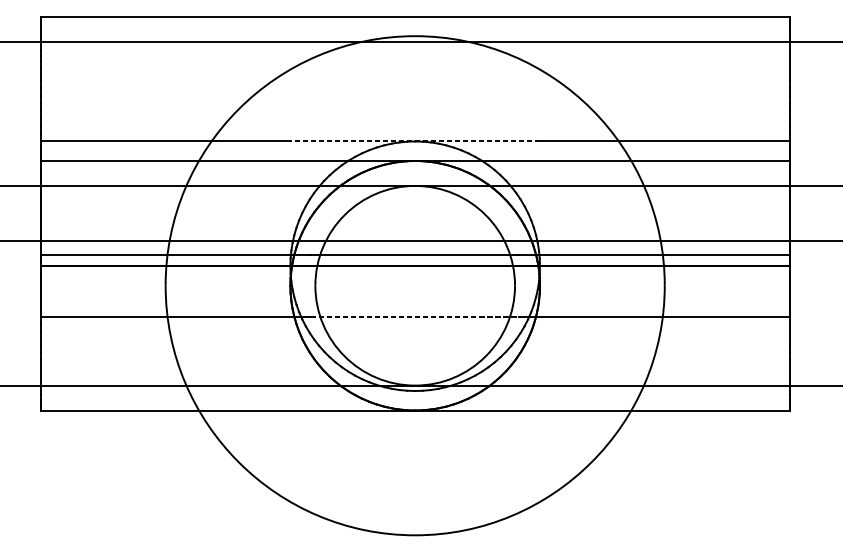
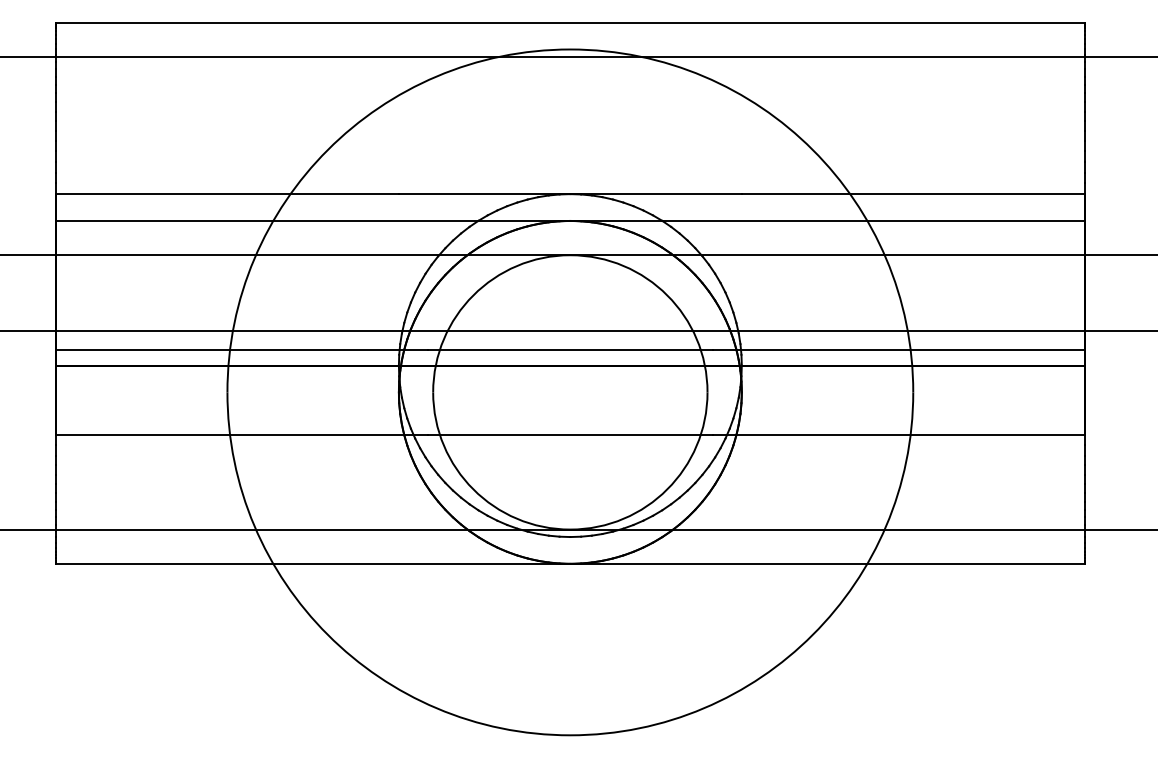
line: (414, 141) -> (569, 194), dashed -> solid
line: (415, 317) -> (570, 435), dashed -> solid

